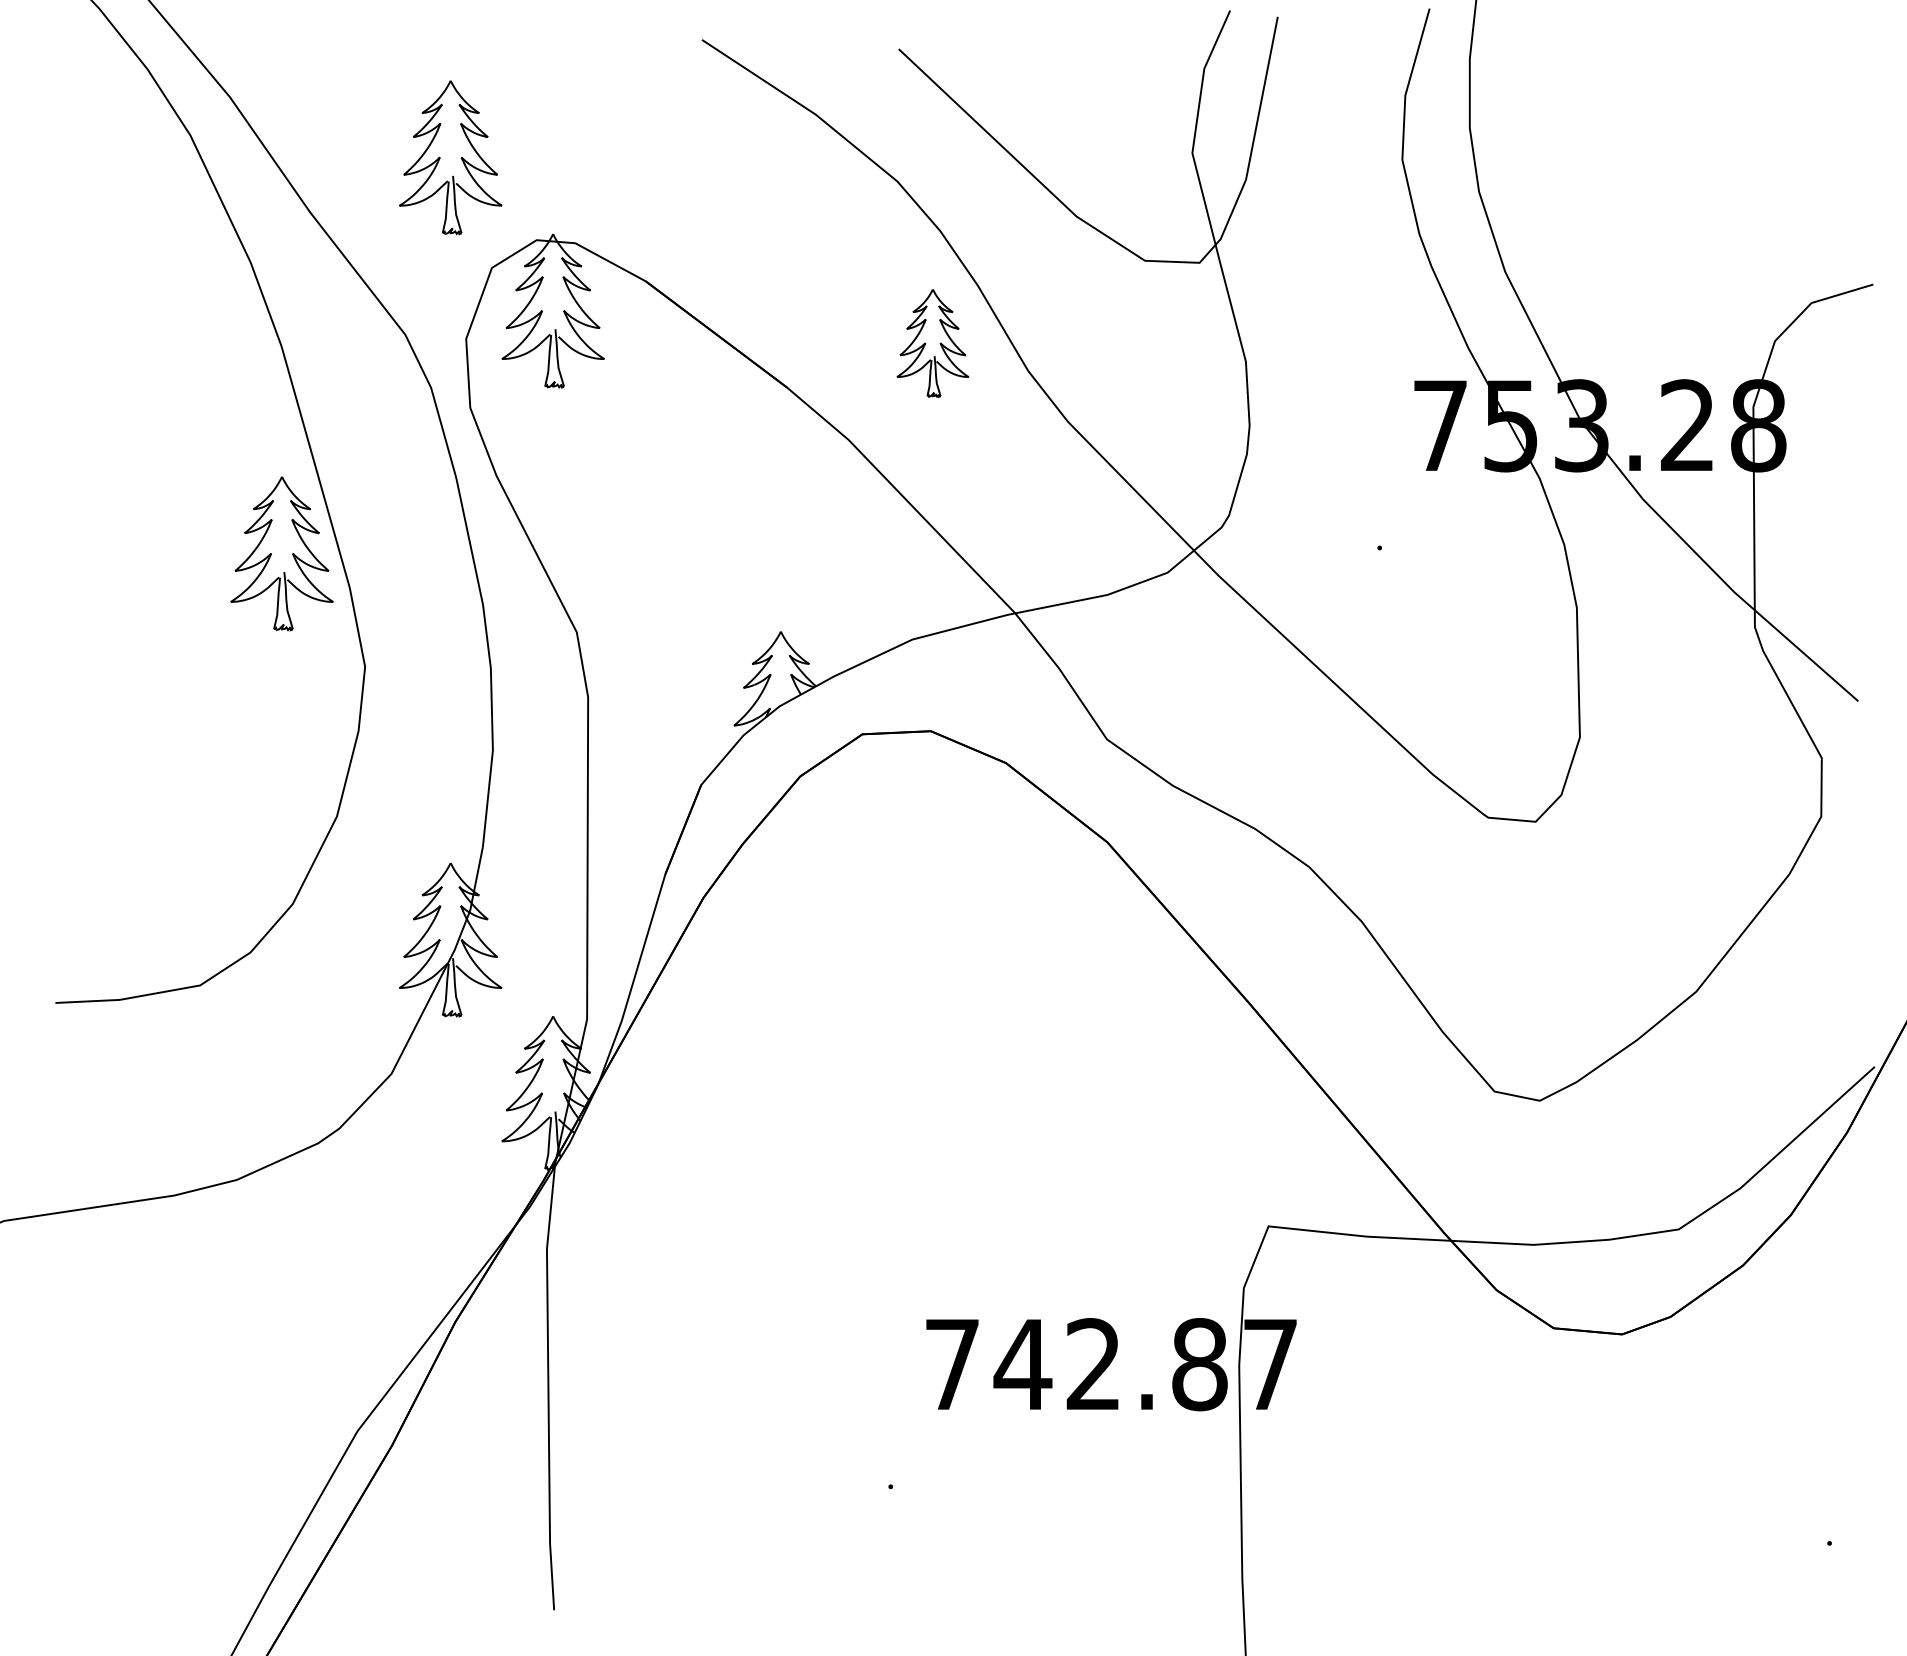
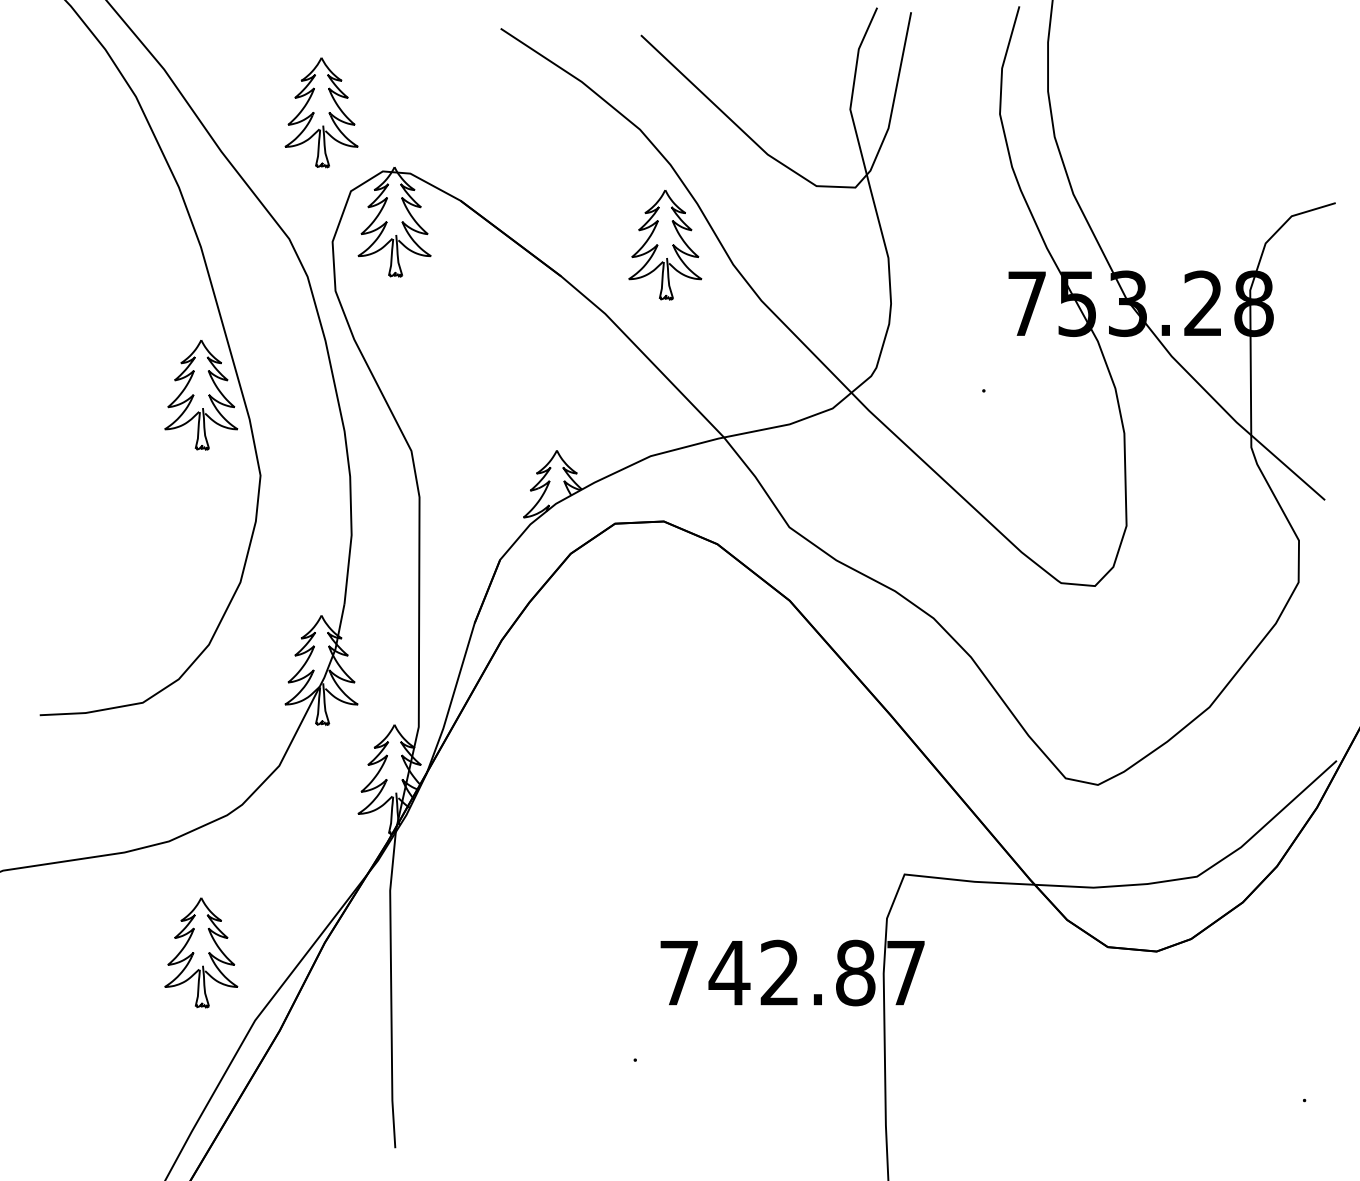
part: (932, 343) -> (665, 245), size x1.43
part: (281, 1336) -> (200, 953), added

